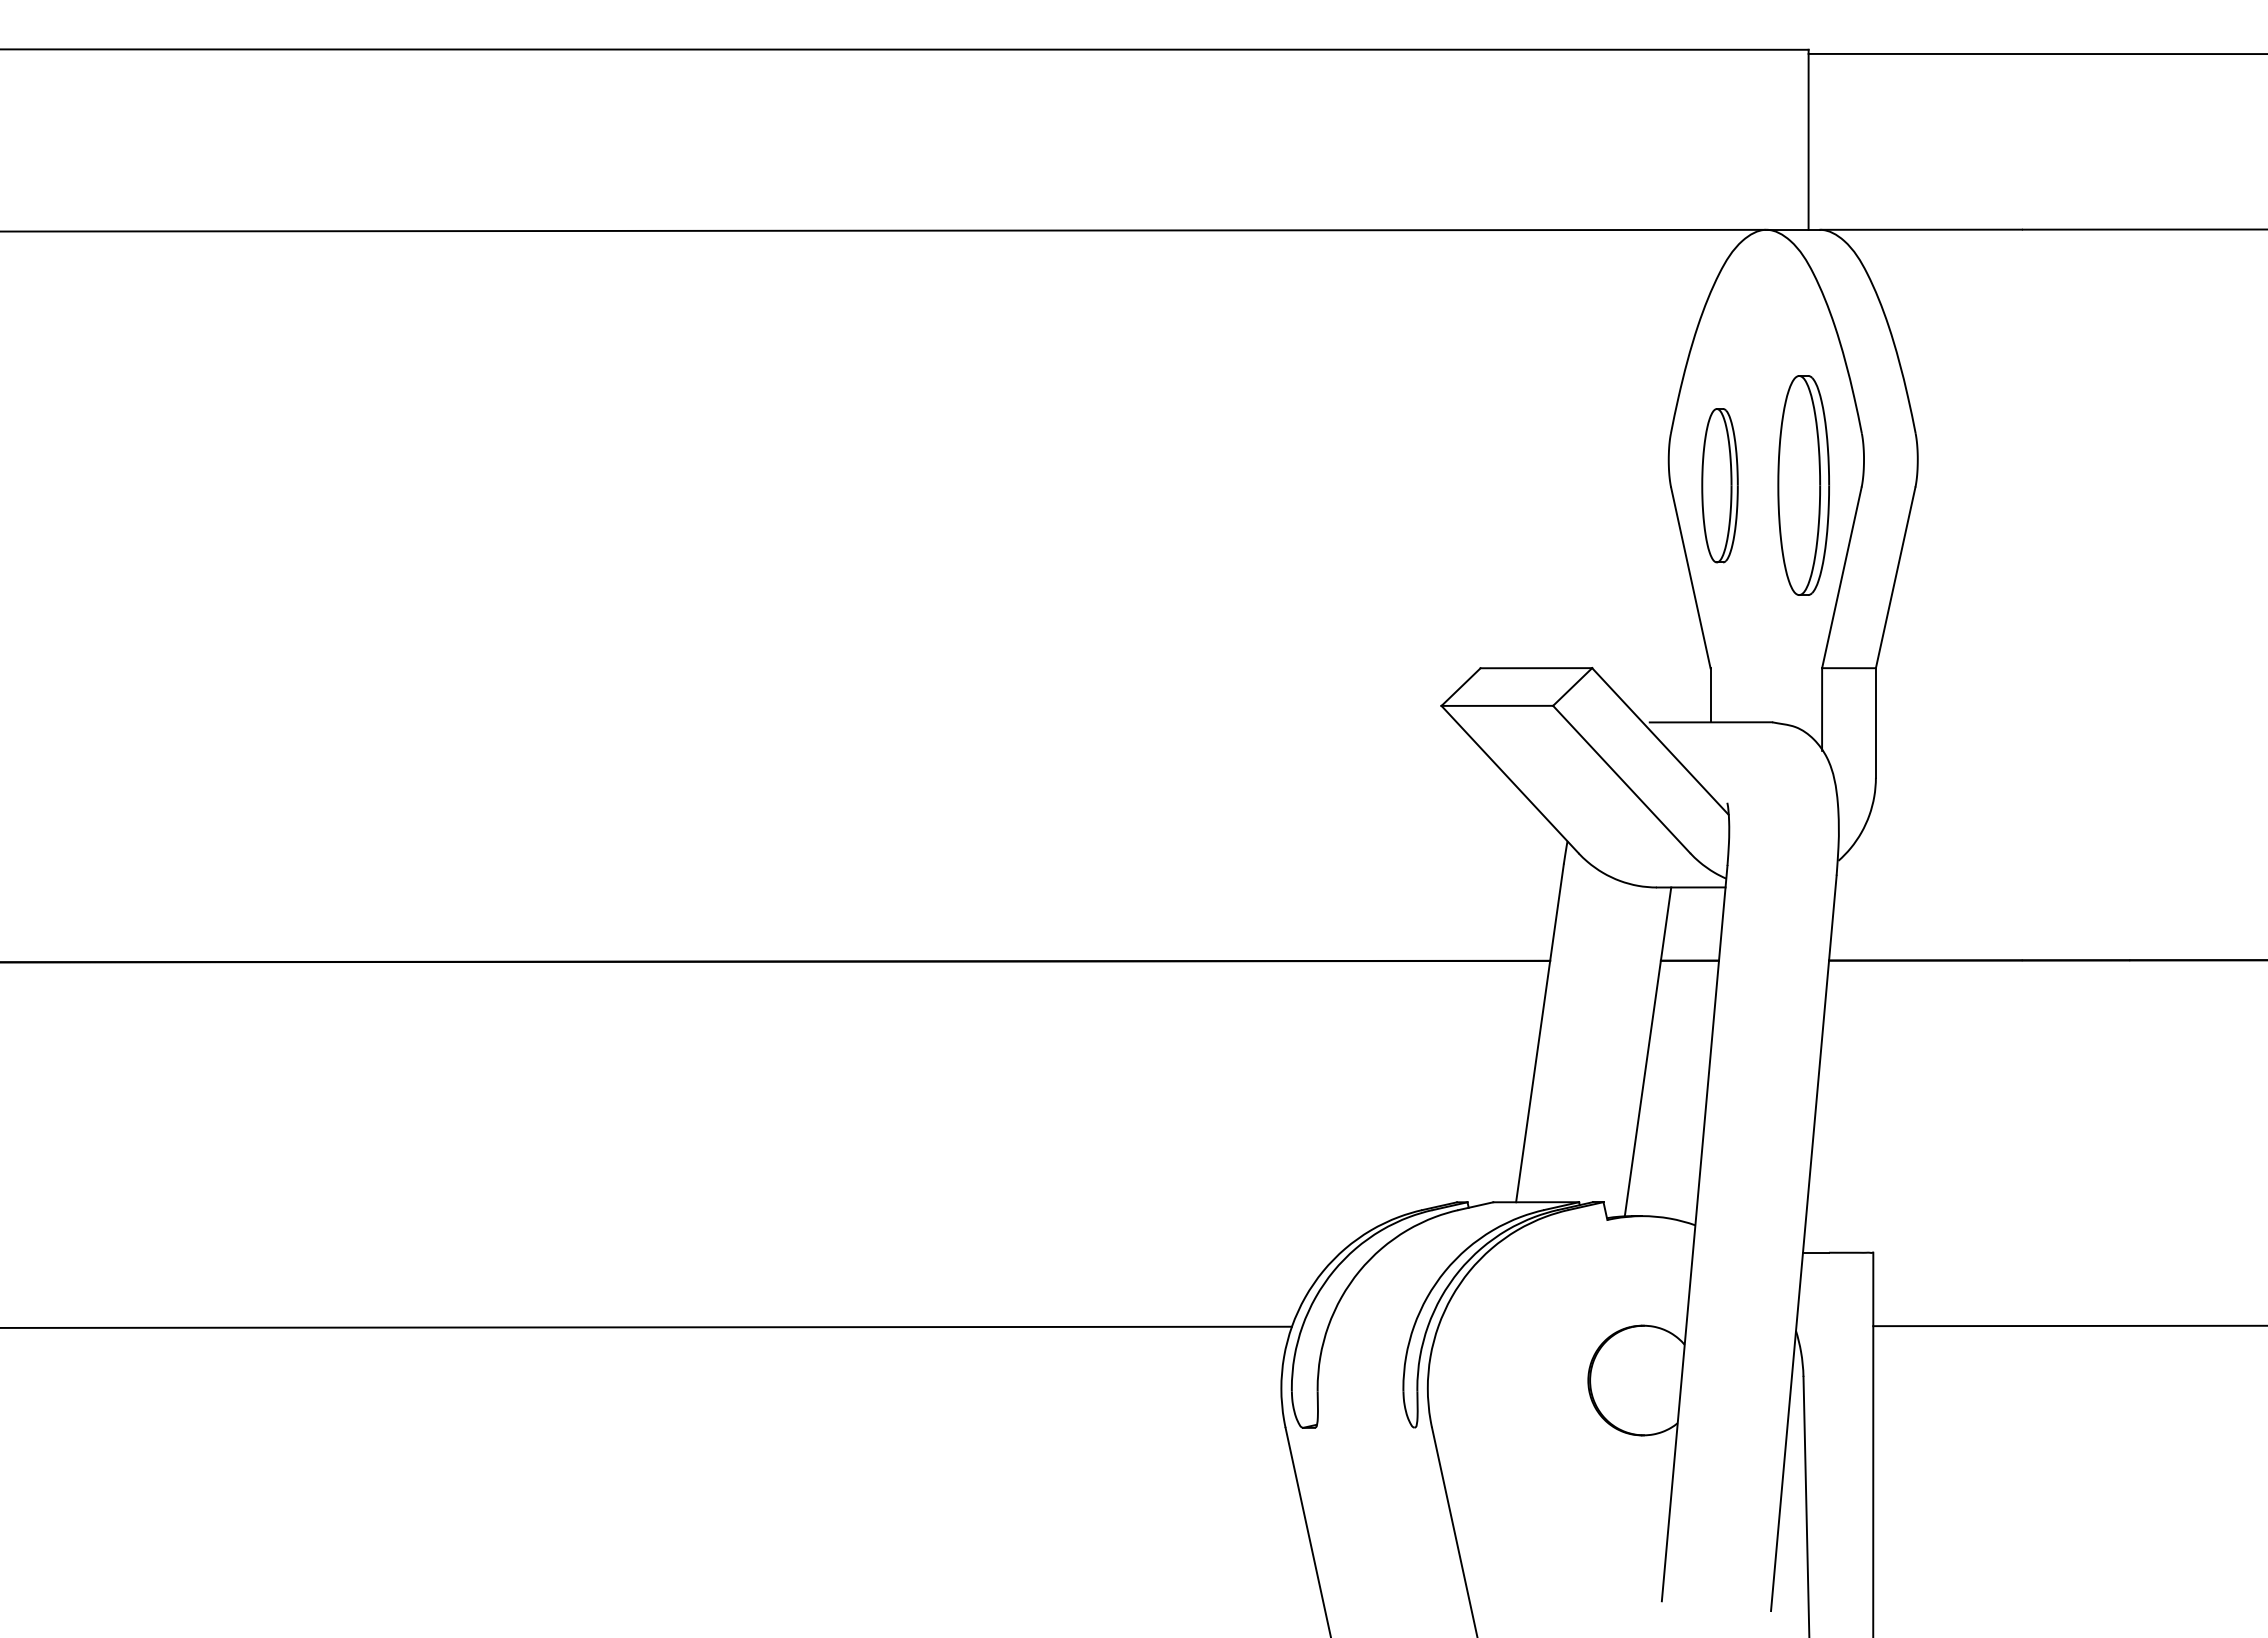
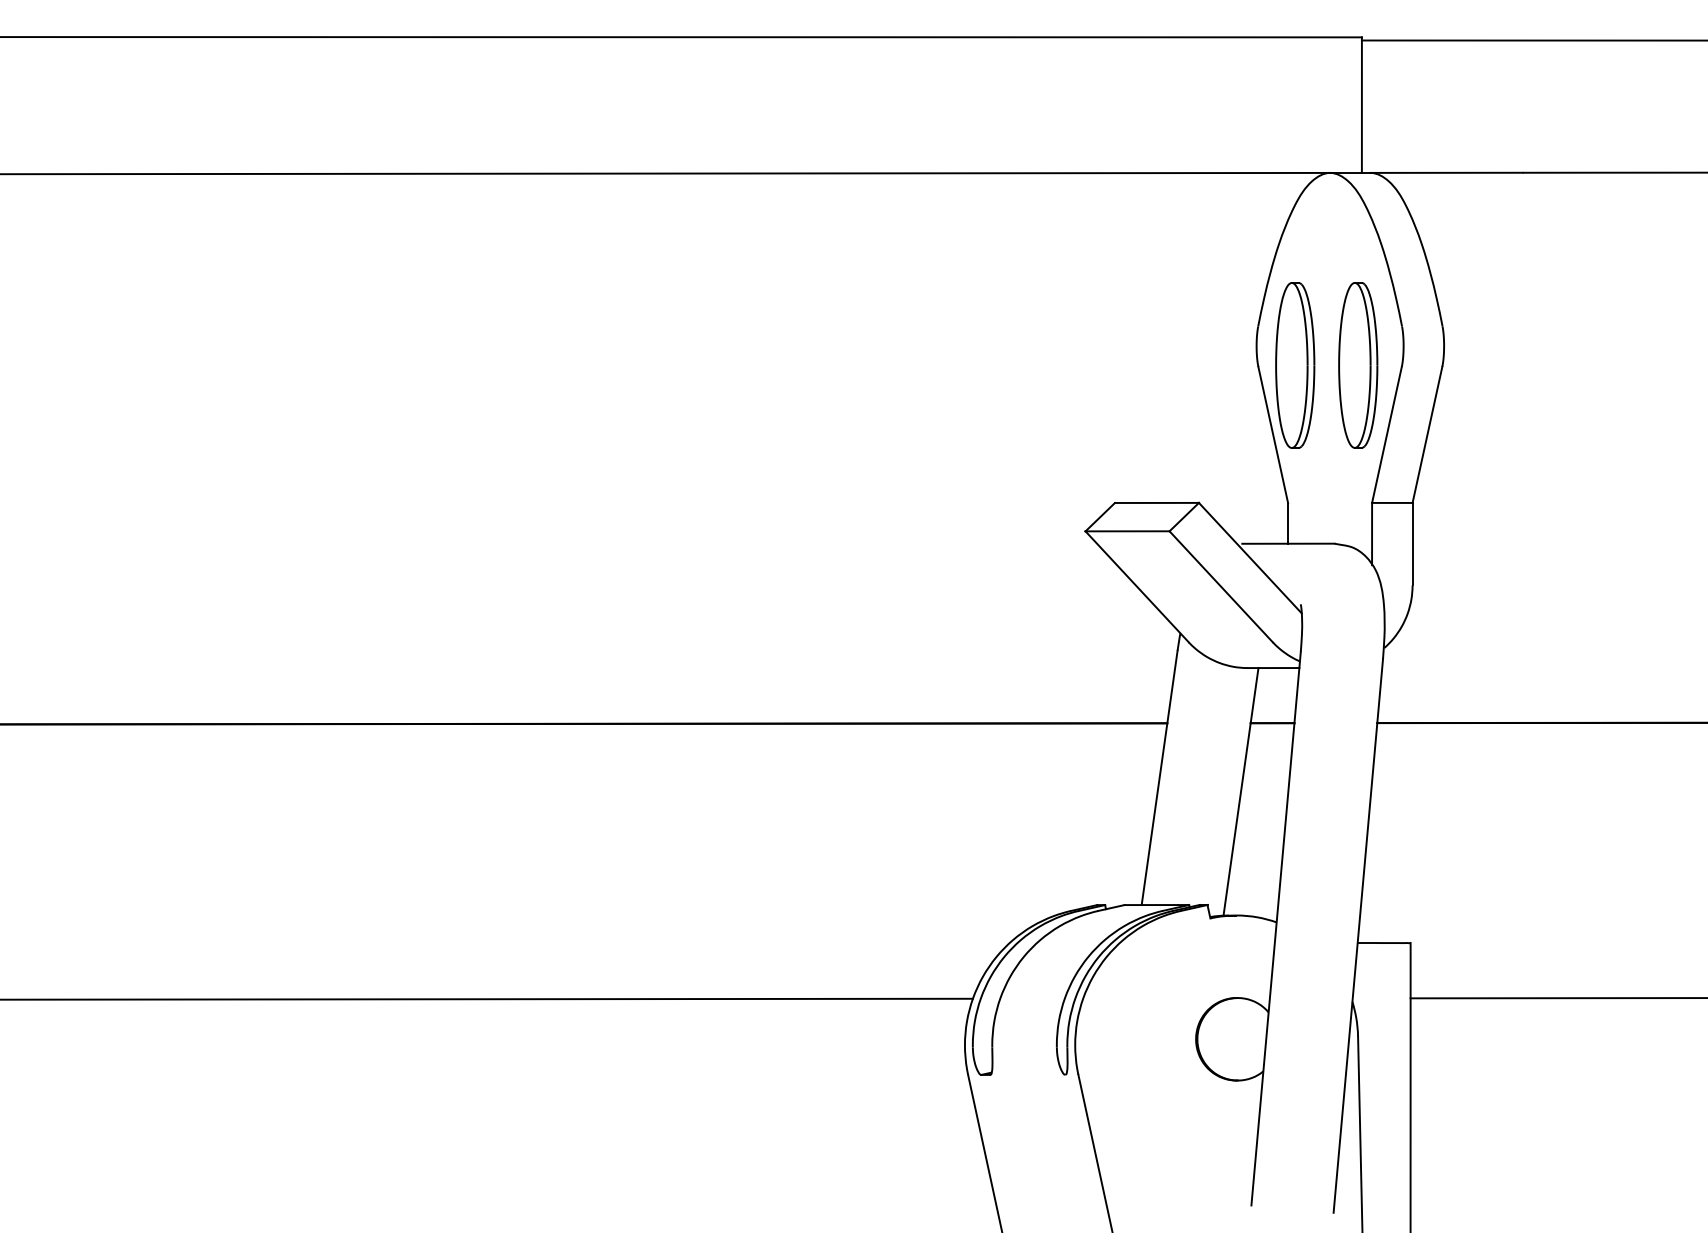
part: (1719, 485) -> (1294, 365), size x1.43

